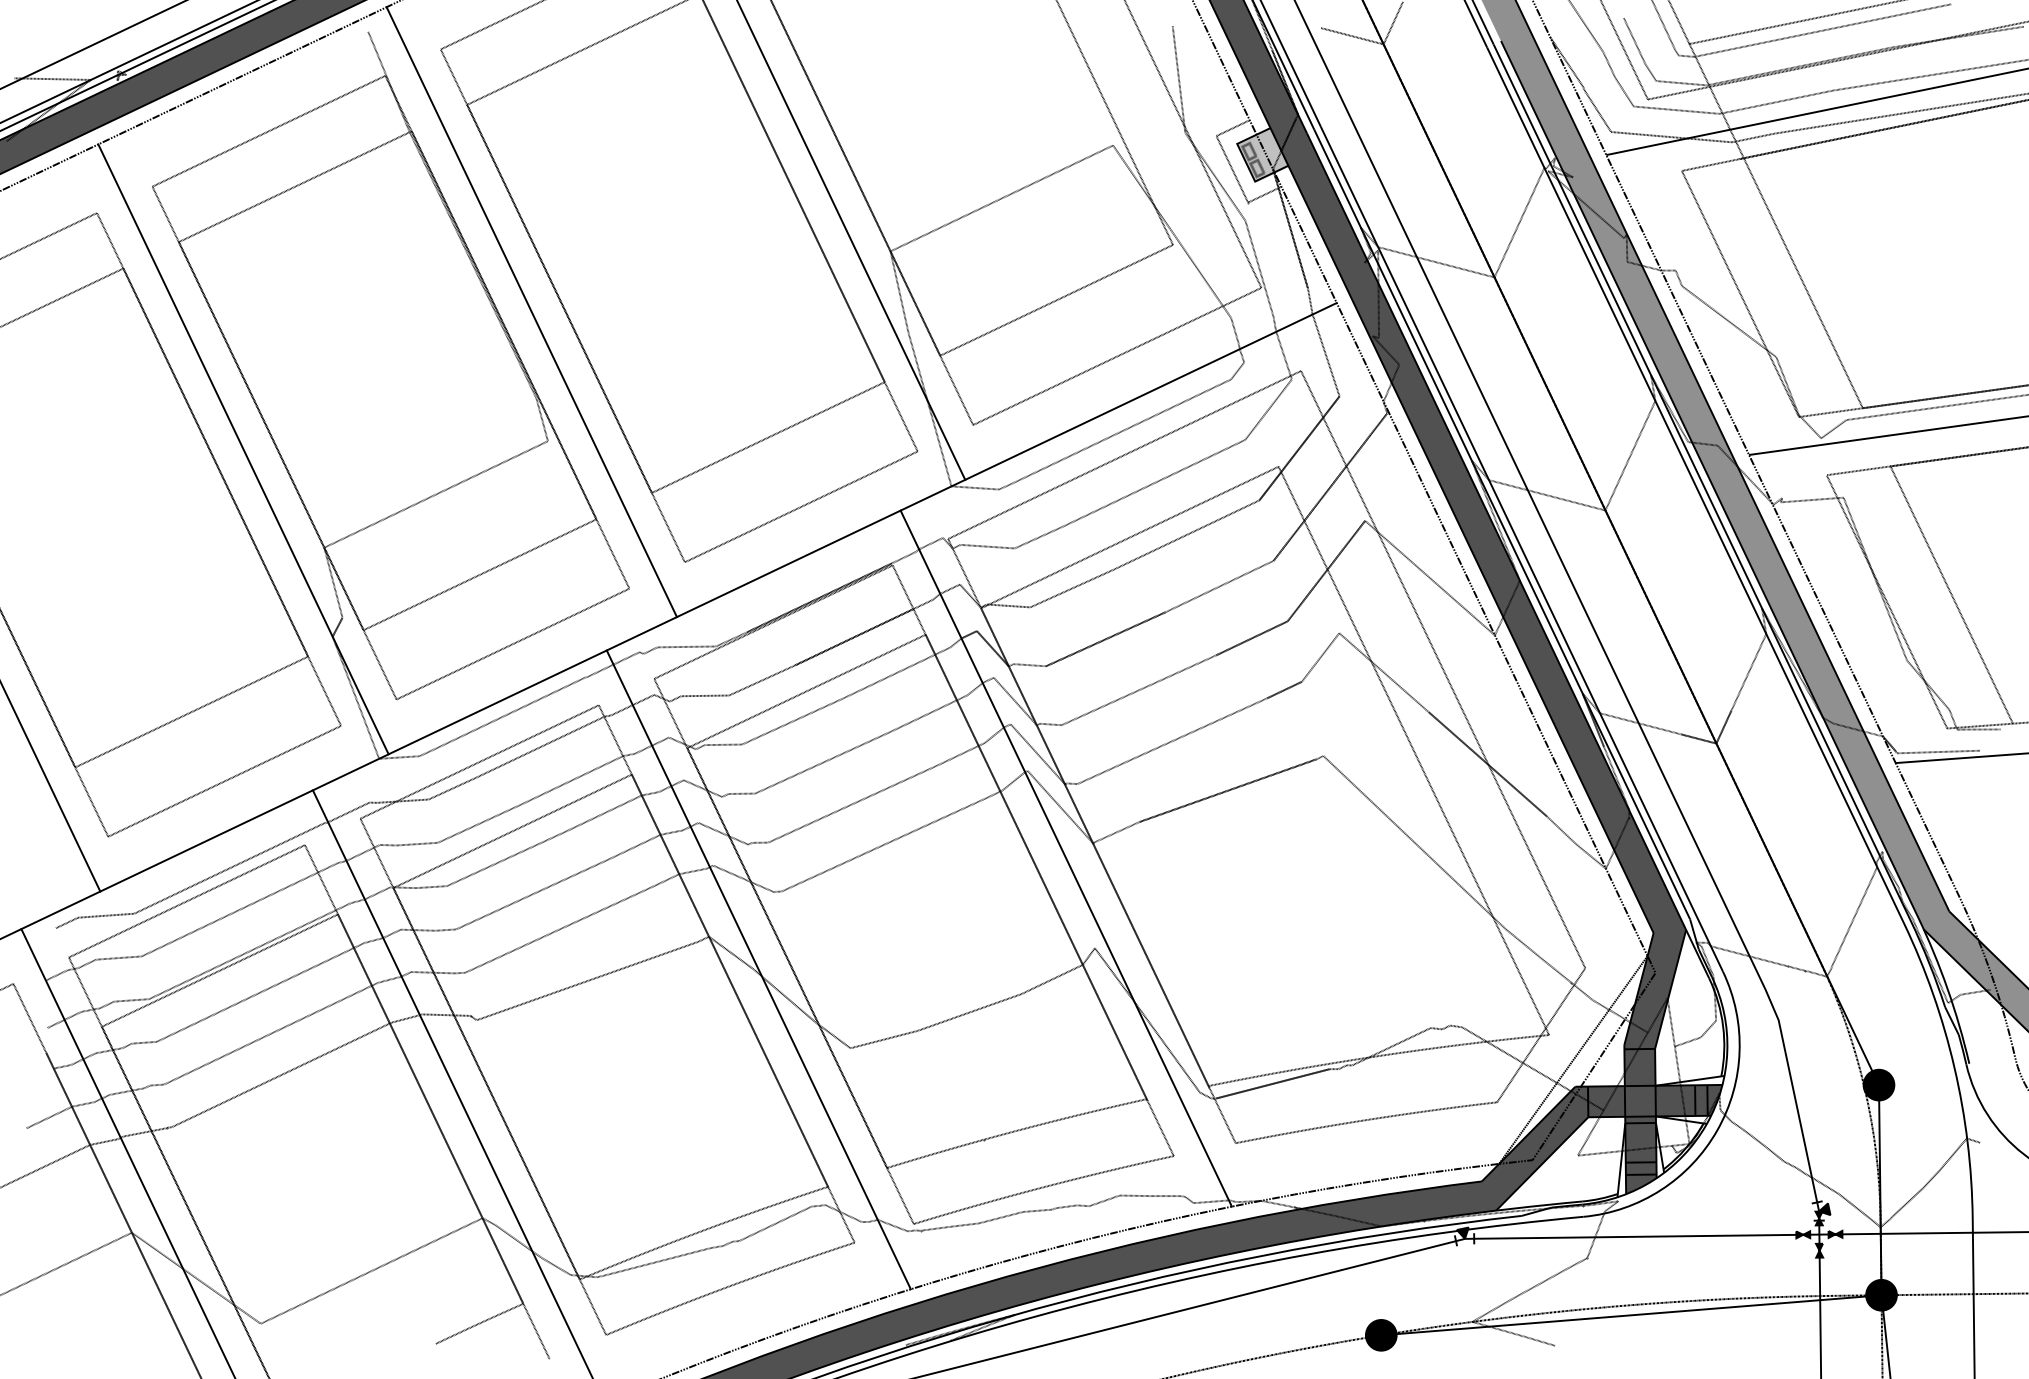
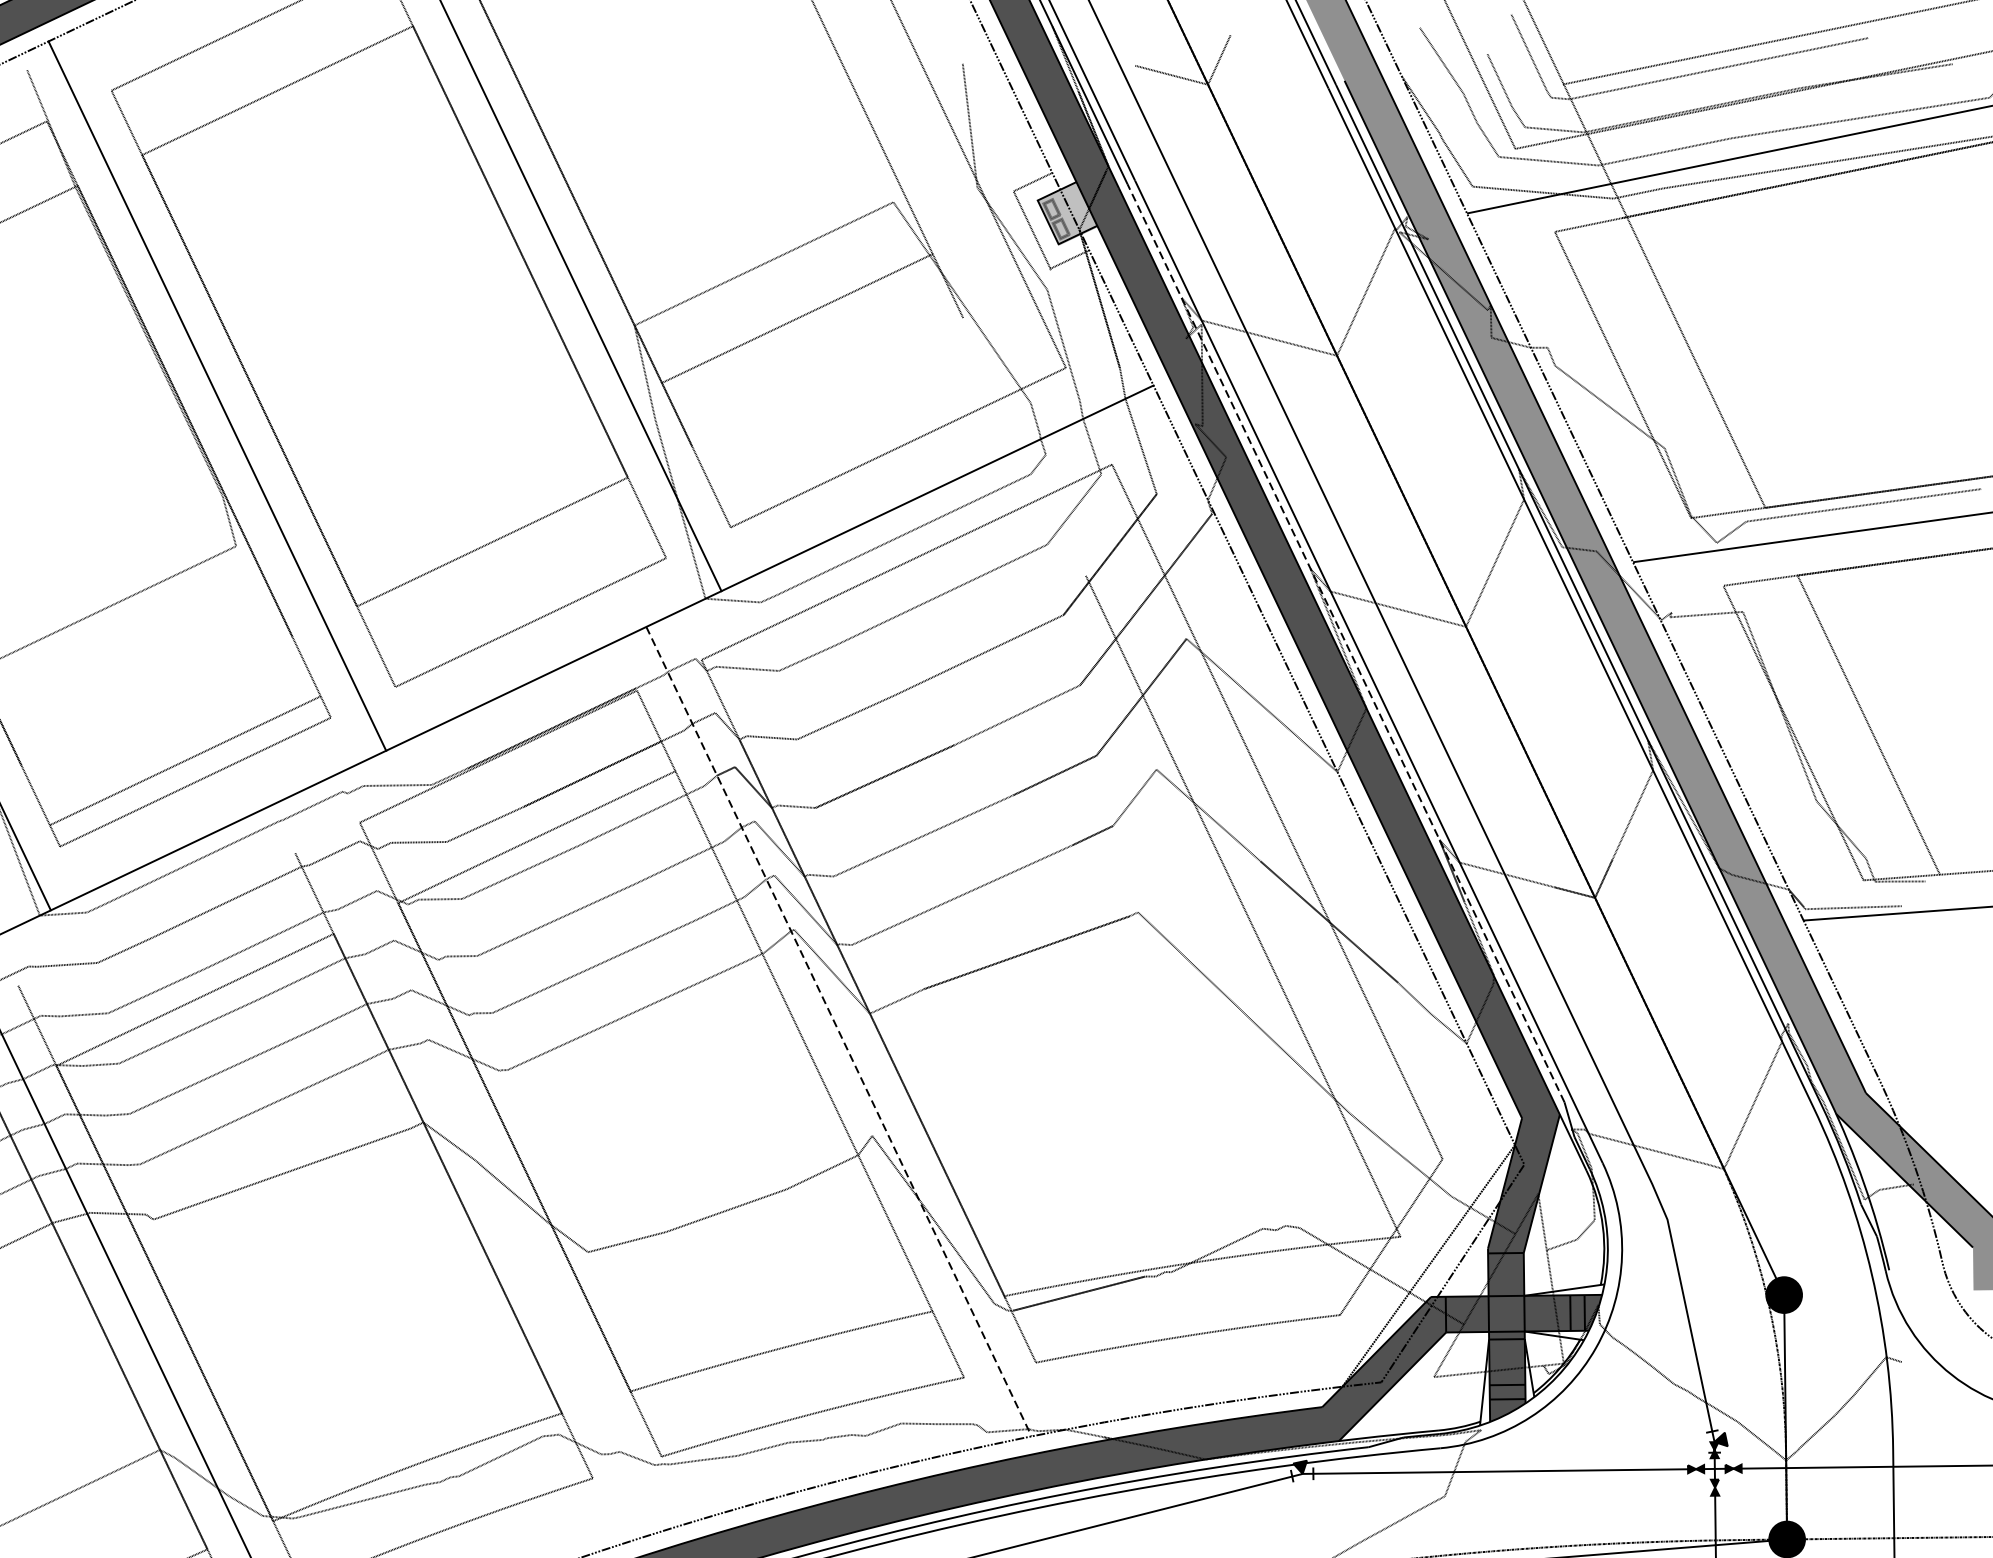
line: (1056, 300) -> (797, 318), moved
line: (1502, 524) -> (1346, 643), solid -> dashed
line: (1129, 537) -> (912, 658), removed
line: (479, 574) -> (184, 760), moved
line: (479, 761) -> (156, 918), removed
line: (1066, 859) -> (839, 1032), solid -> dashed
line: (1036, 867) -> (804, 1042), removed
line: (758, 969) -> (481, 1160), removed

